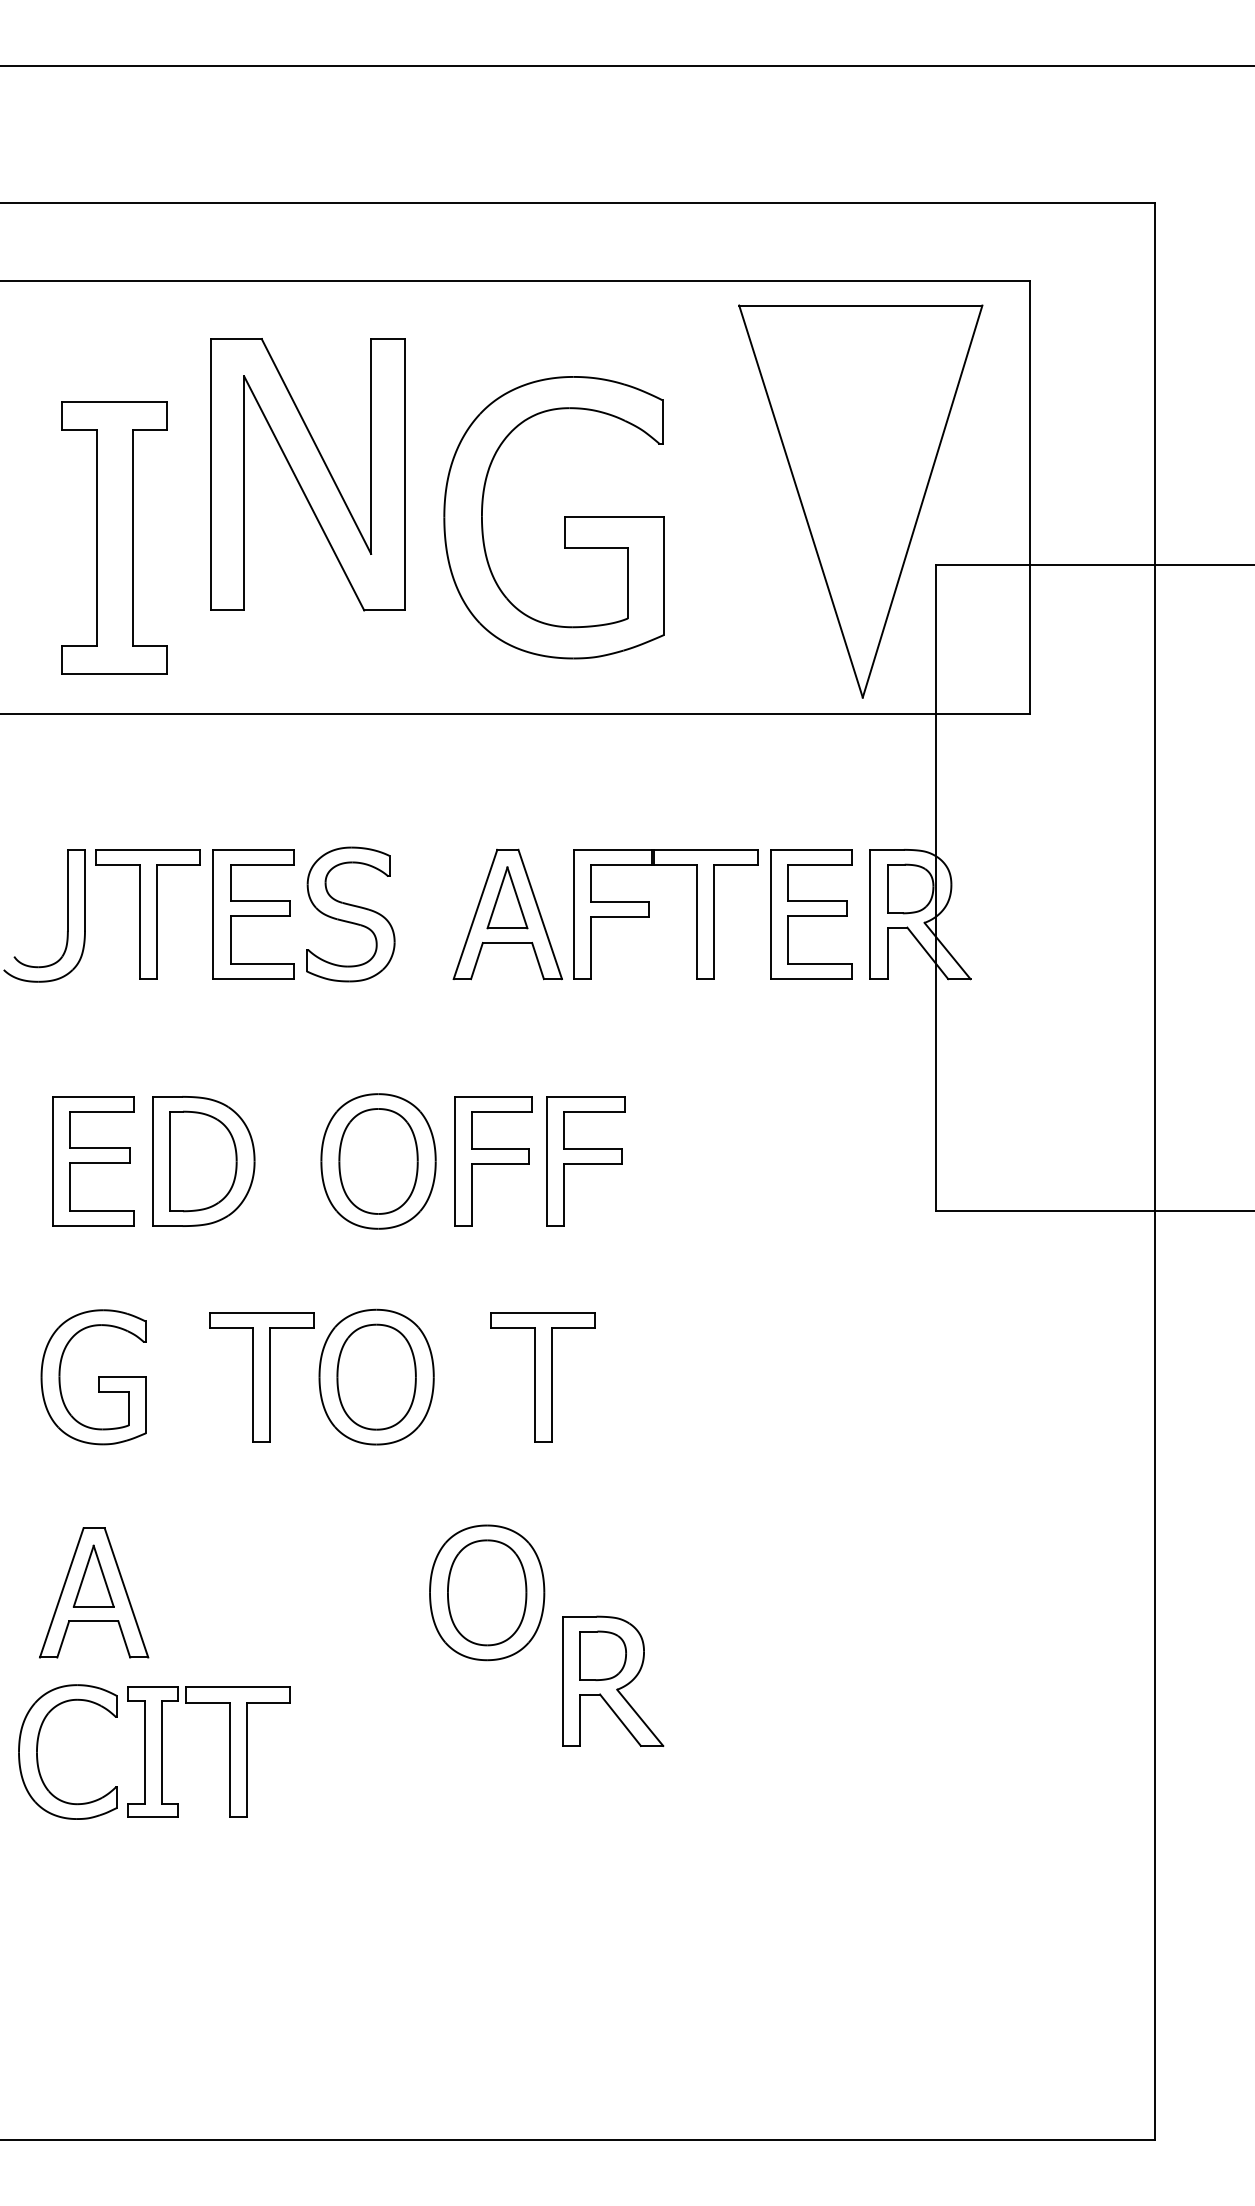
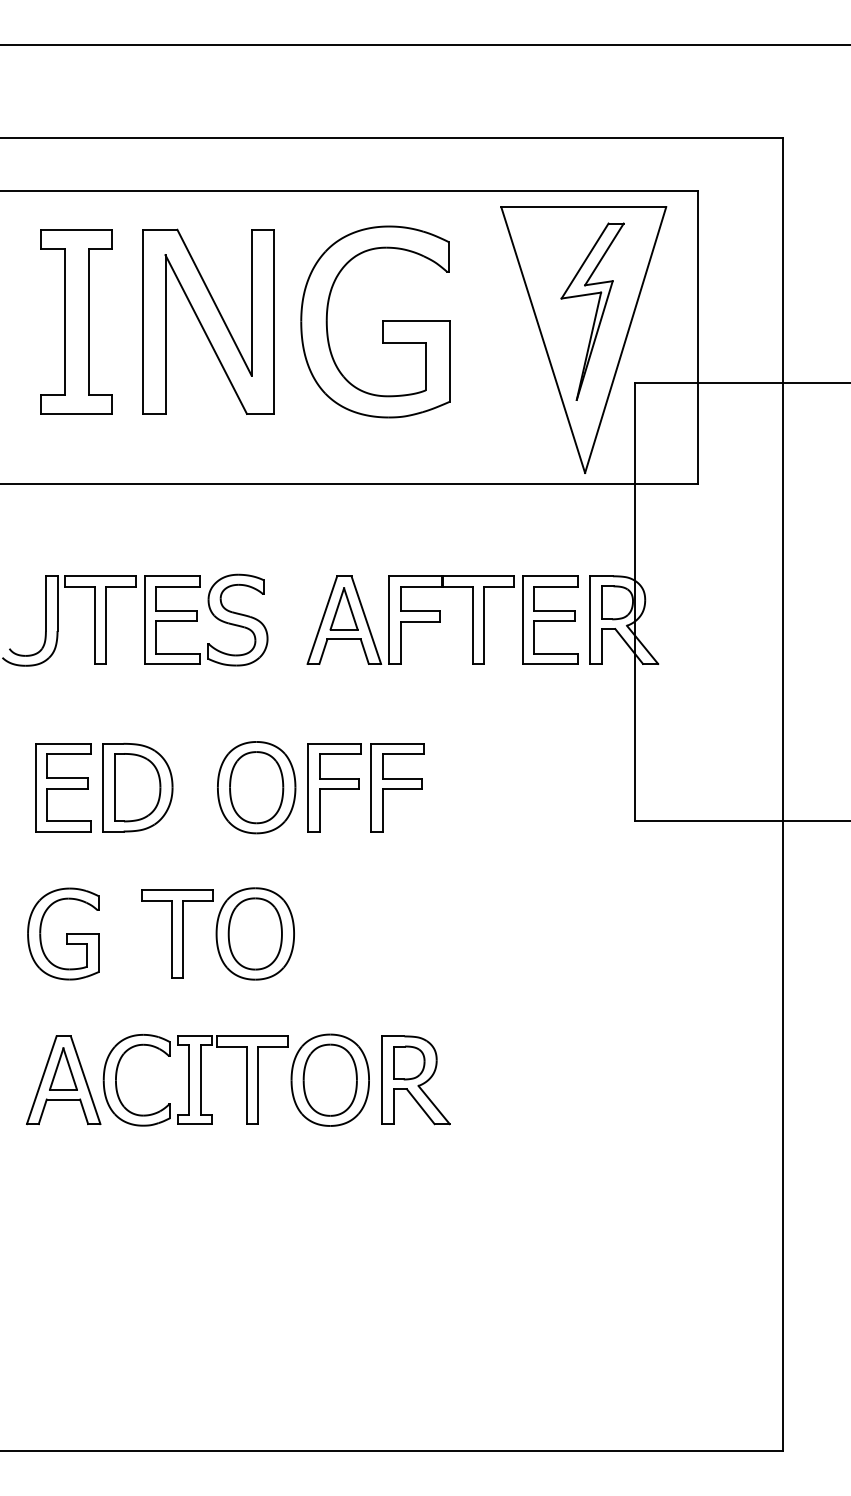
part: (873, 459) -> (592, 311), added
part: (564, 516) -> (382, 321), moved
part: (114, 537) -> (76, 321), moved
part: (543, 1376) -> (368, 933), removed
part: (612, 1681) -> (415, 1080), moved
part: (154, 1752) -> (195, 1080), moved

